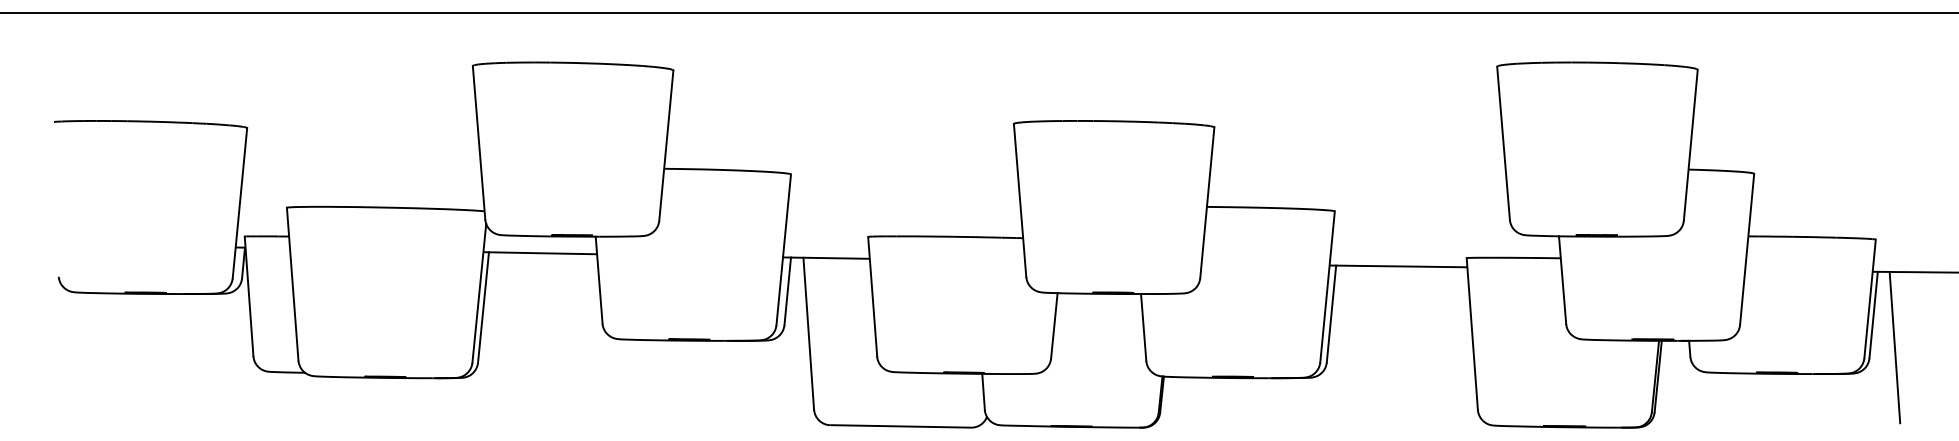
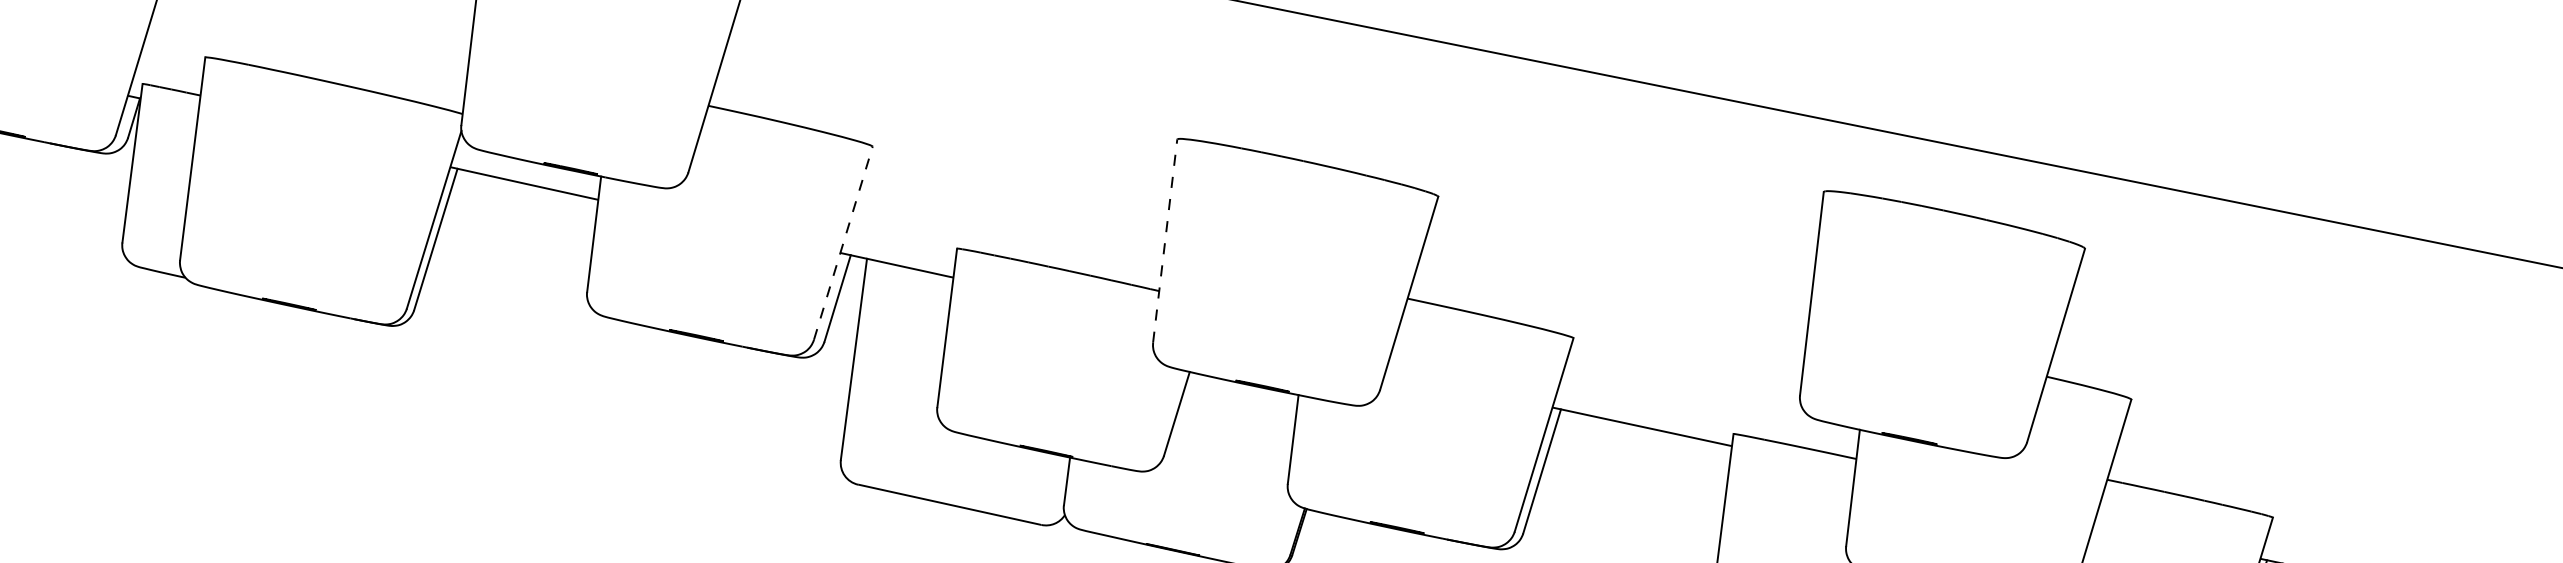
line: (1020, 200) -> (1165, 241), solid -> dashed
line: (783, 249) -> (843, 242), solid -> dashed

